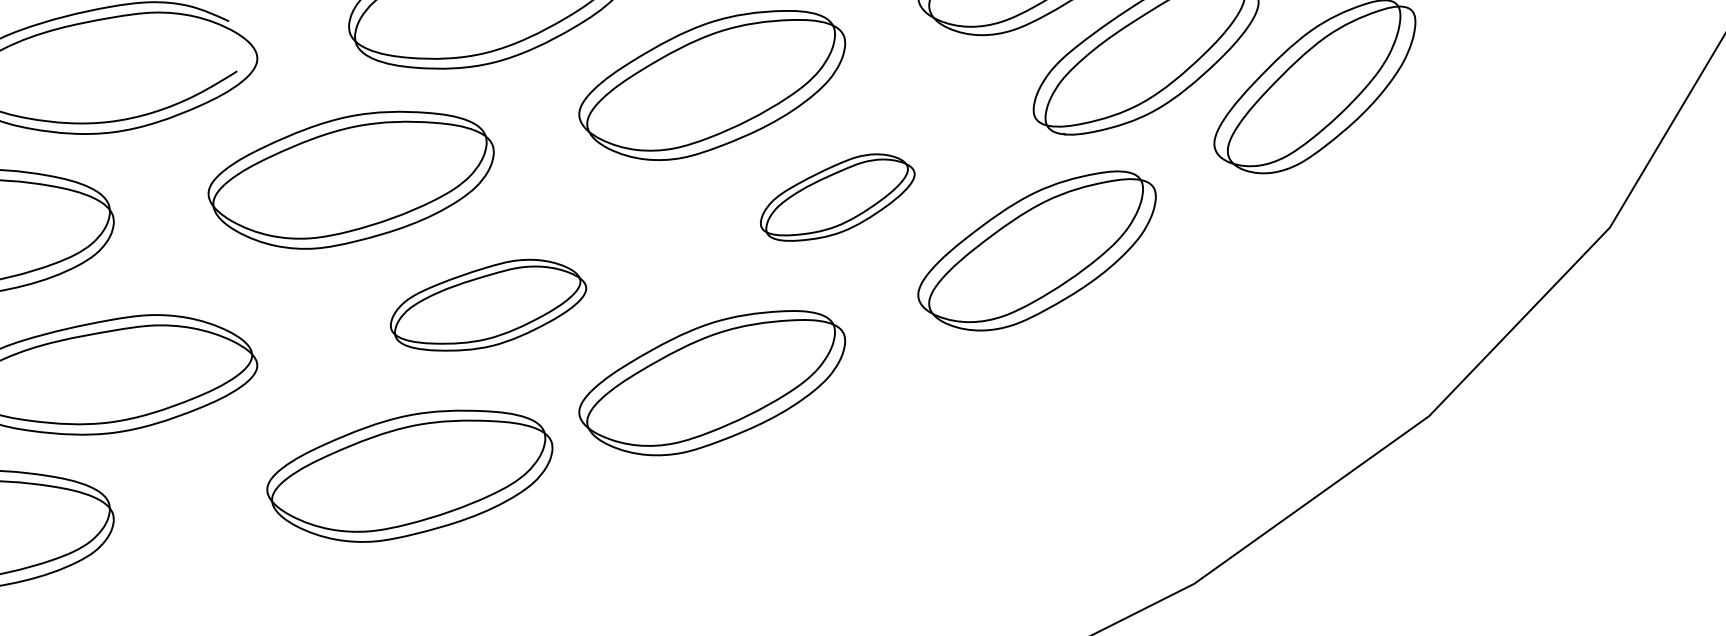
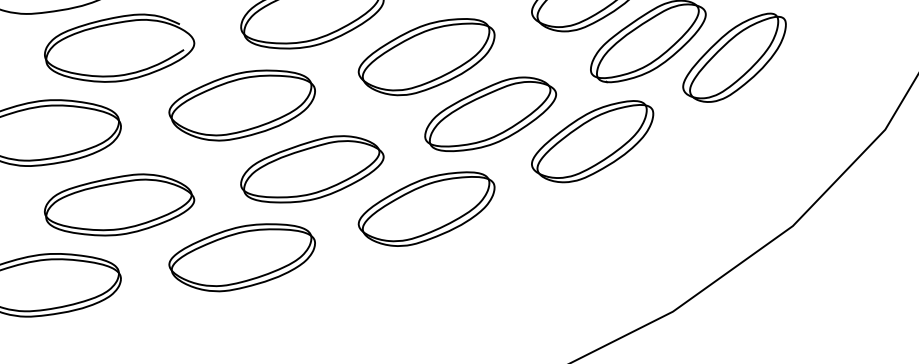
part: (837, 197) -> (490, 114), size x1.67
part: (488, 305) -> (312, 169), size x1.43
part: (408, 475) -> (241, 257), moved

